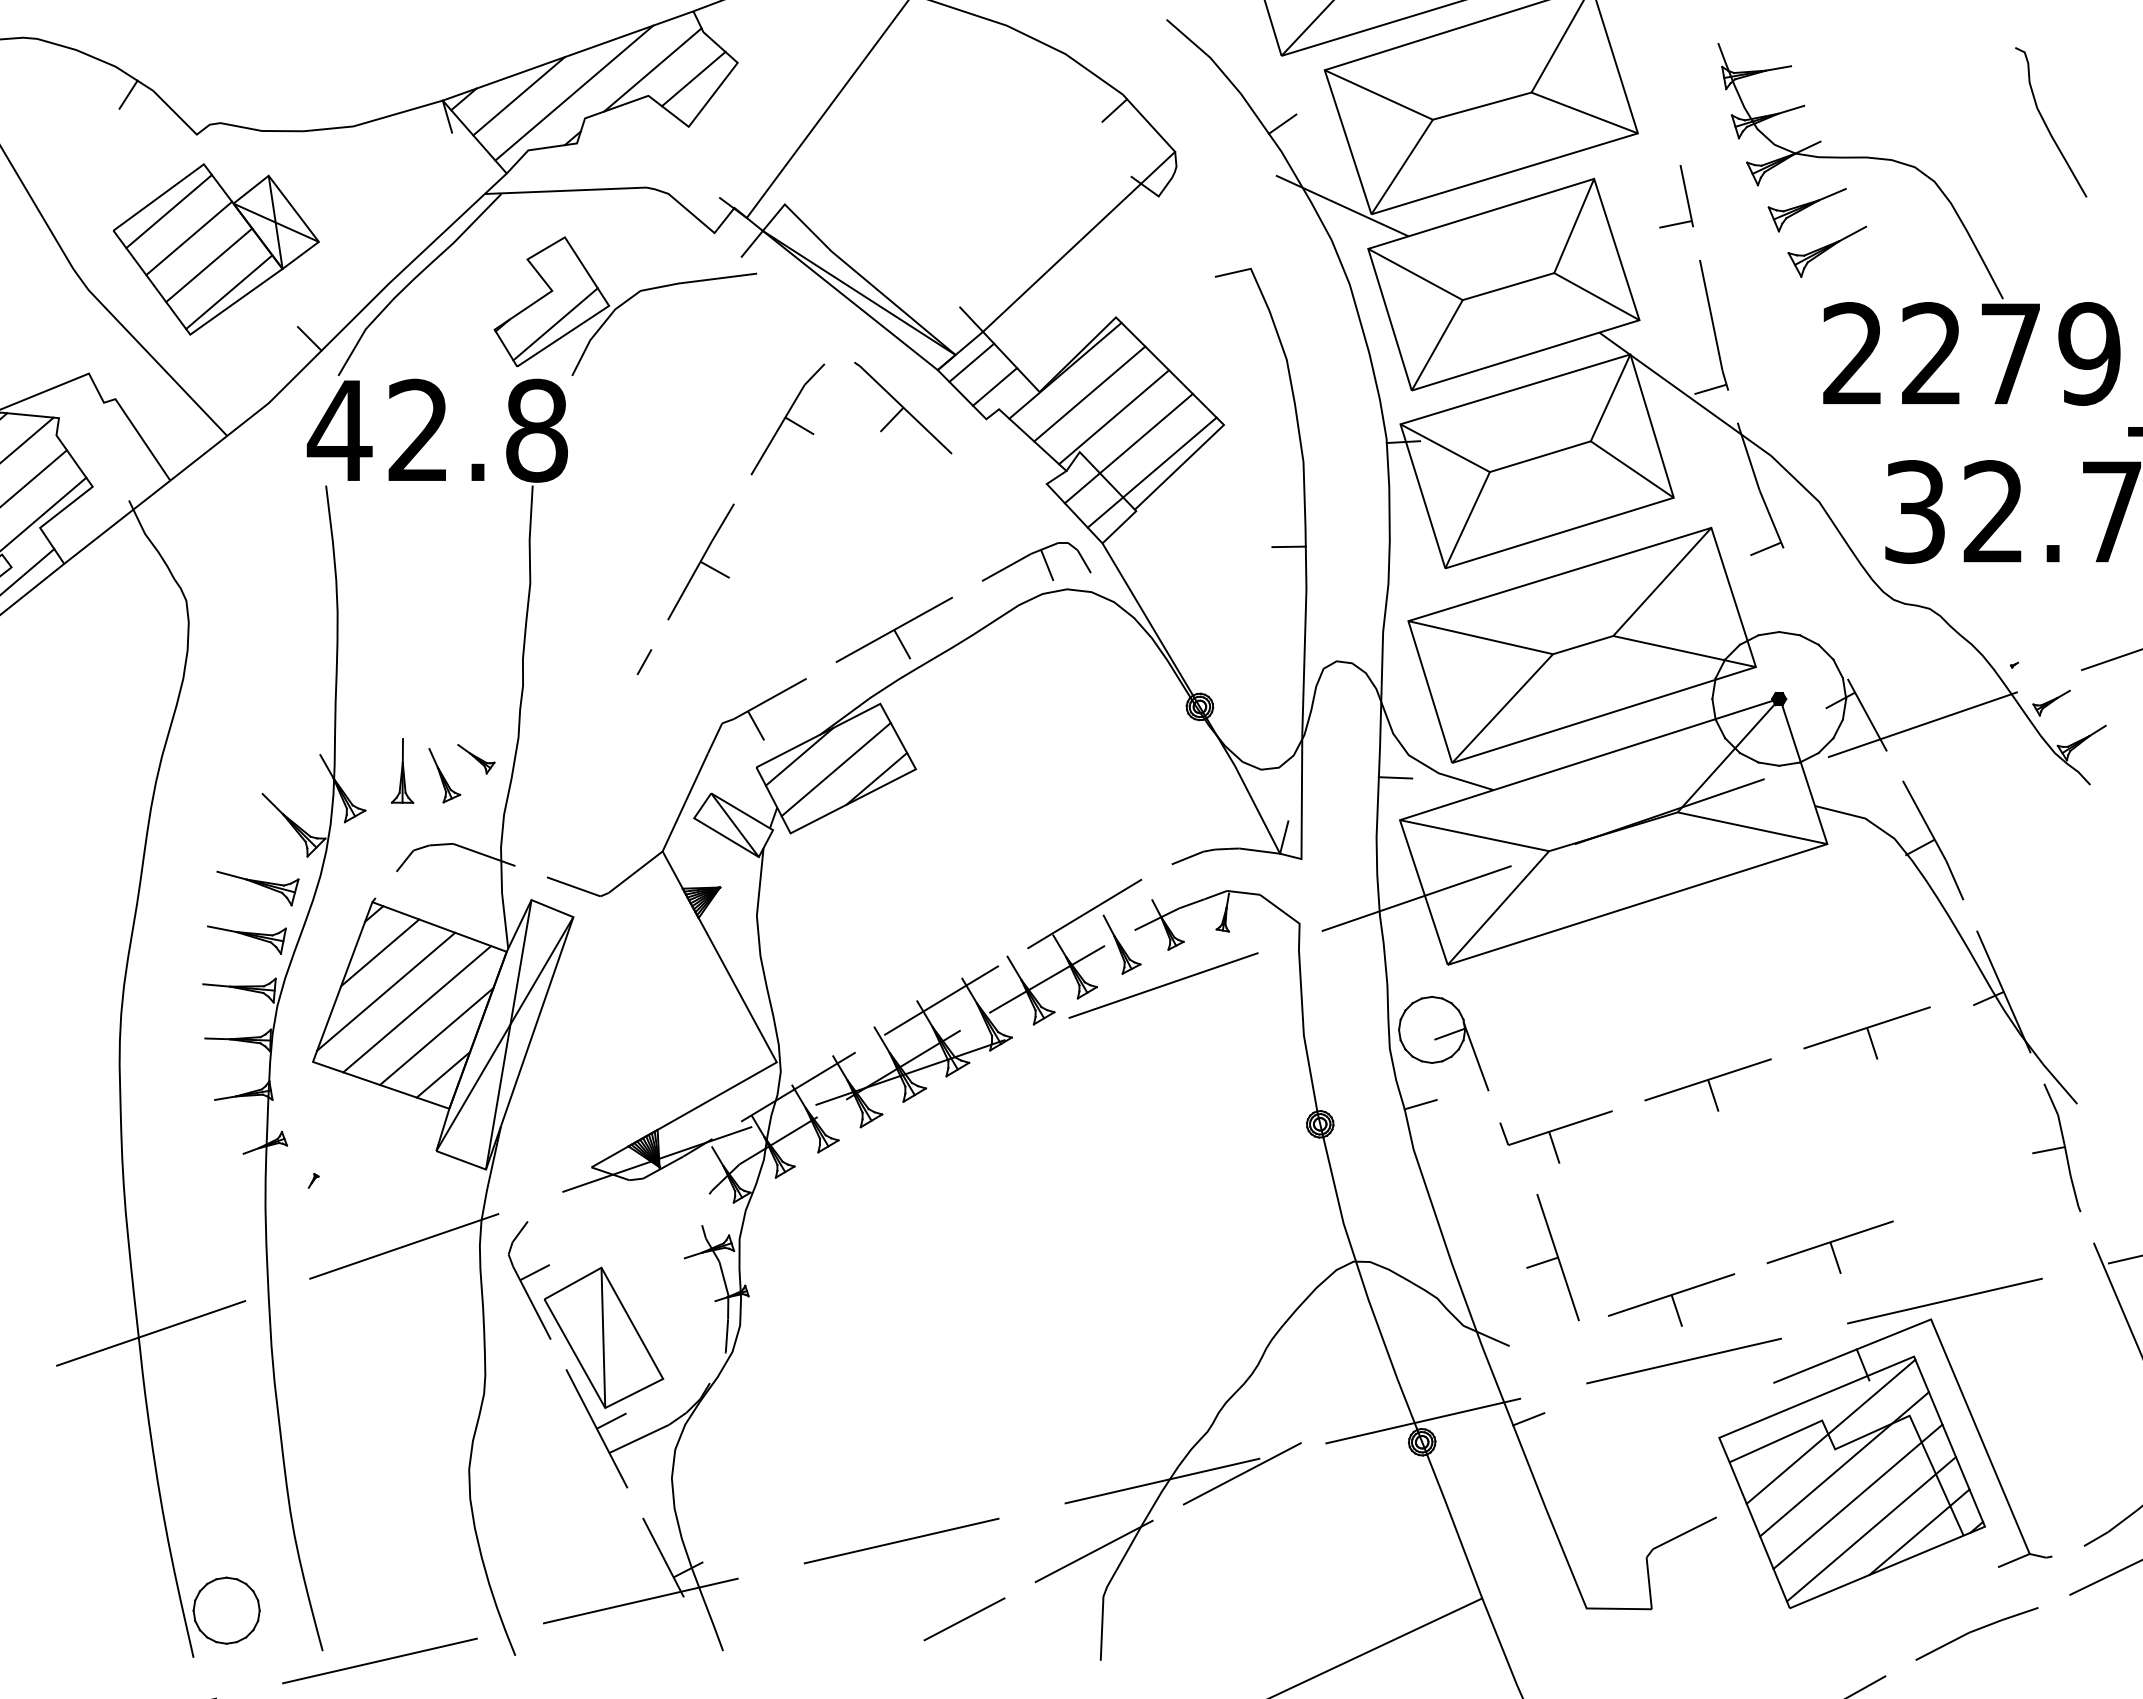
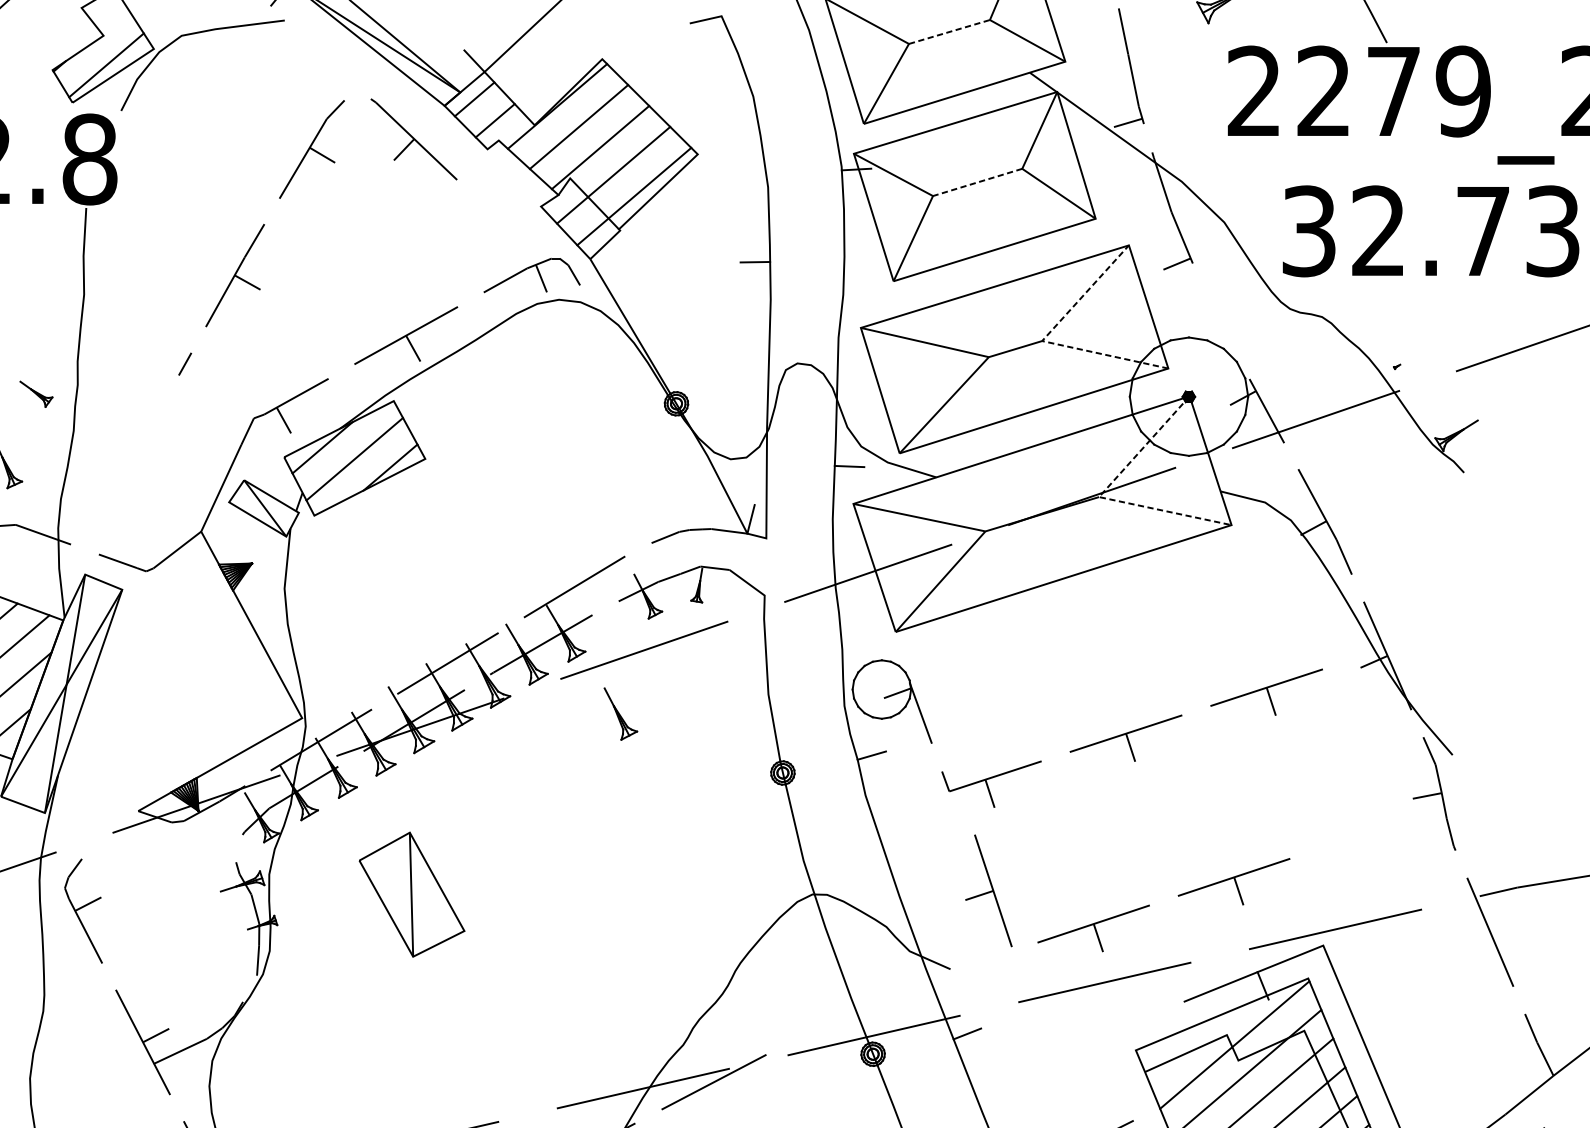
line: (1508, 286) -> (949, 31), solid -> dashed
line: (1540, 456) -> (977, 182), solid -> dashed
line: (1613, 636) -> (1042, 341), solid -> dashed
part: (2051, 702) -> (1429, 399), removed
part: (476, 759) -> (36, 394), moved
line: (1677, 812) -> (1098, 497), solid -> dashed
part: (1121, 944) -> (620, 713), moved
part: (604, 1337) -> (412, 894), moved

